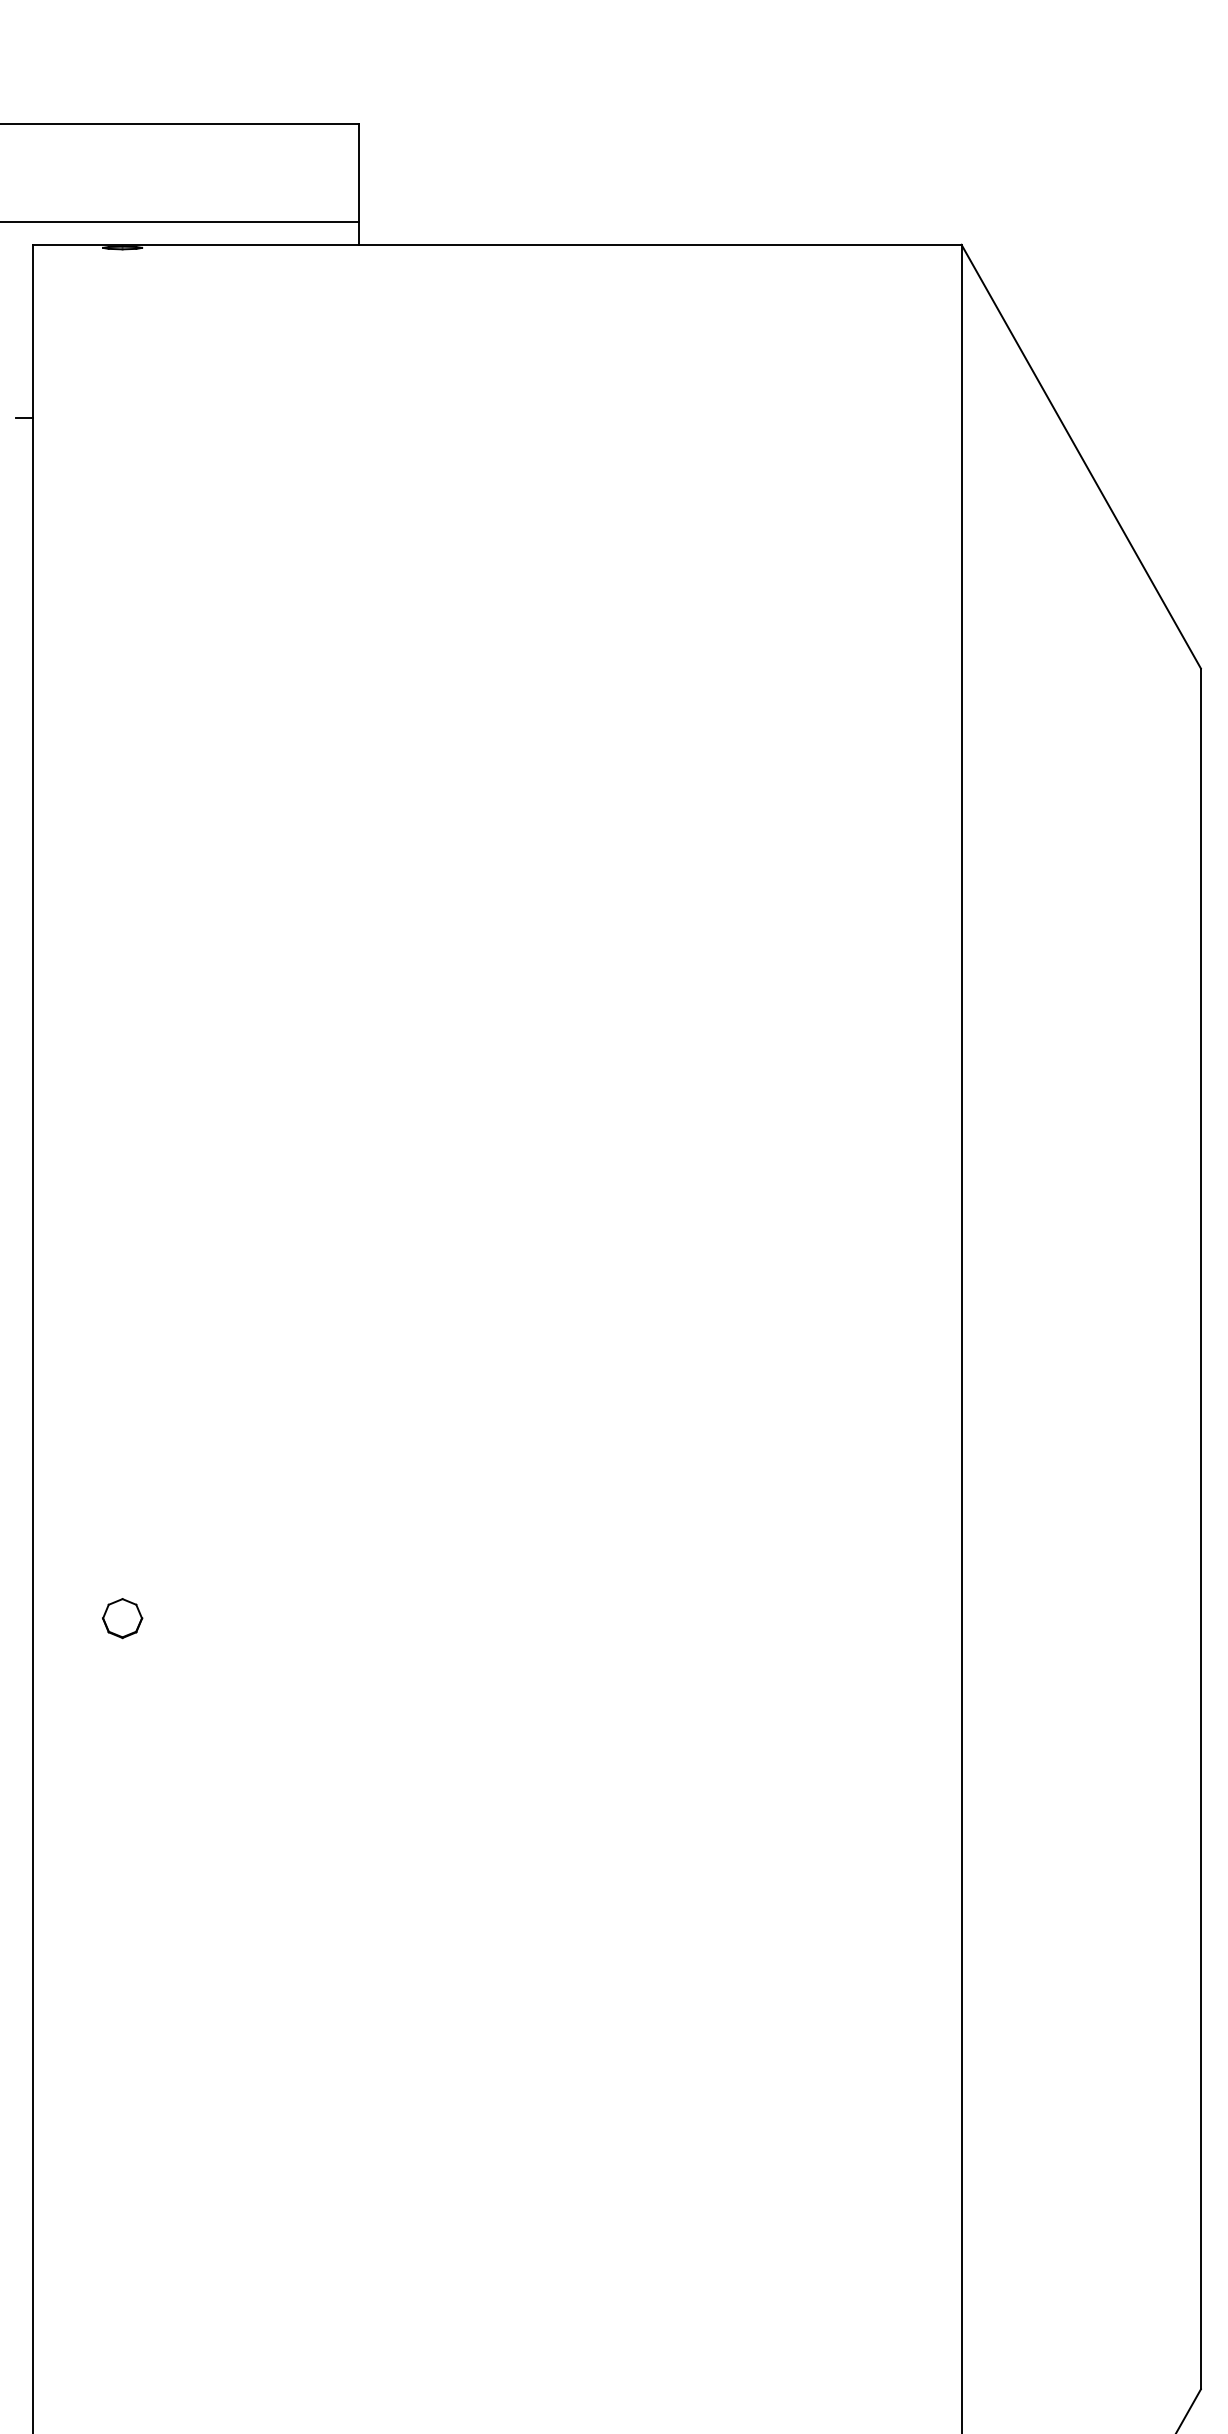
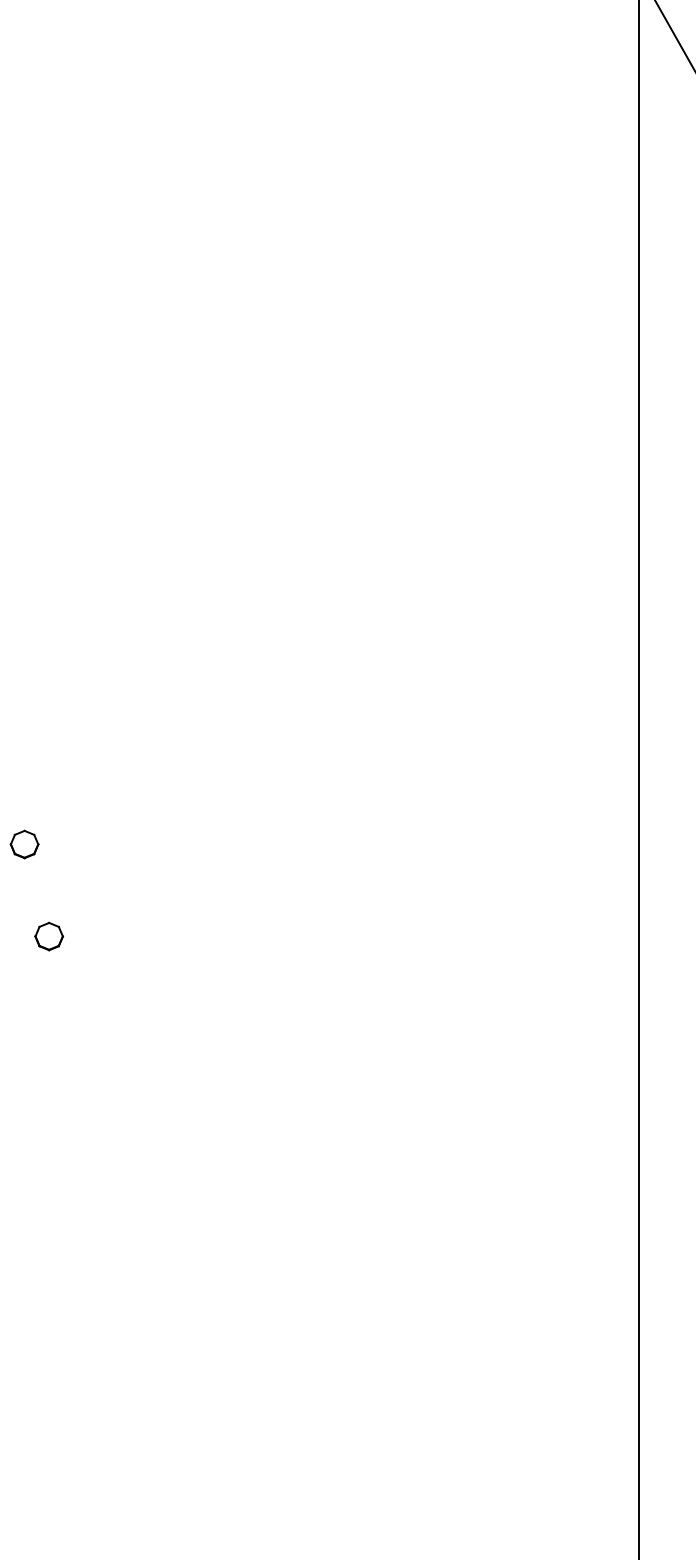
part: (87, 1487) -> (24, 844), added

